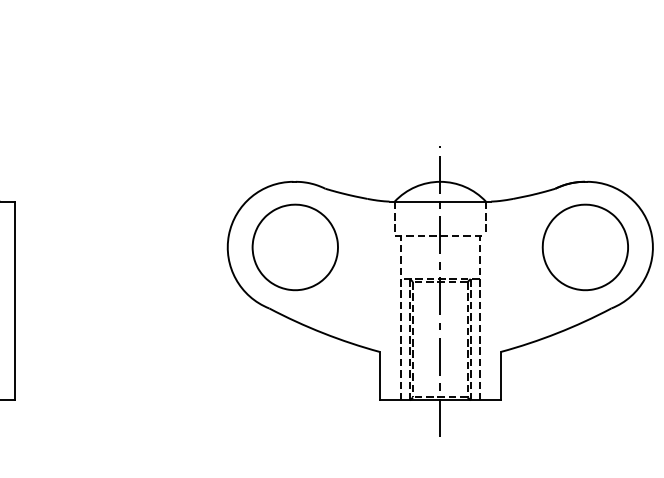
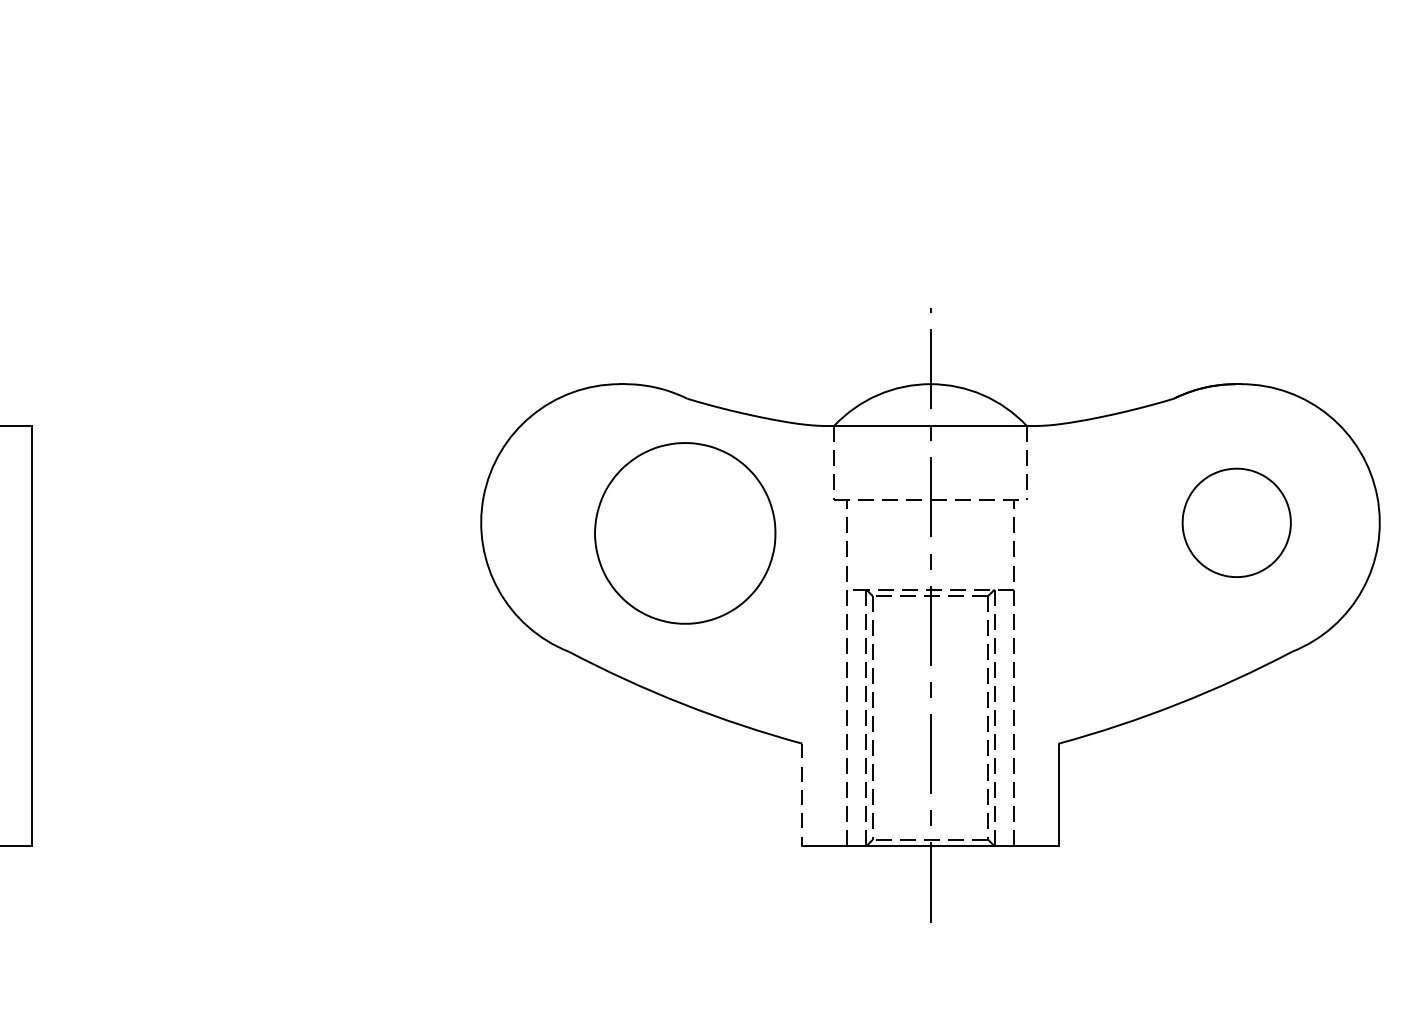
part: (294, 247) -> (683, 533), moved
part: (584, 247) -> (1235, 522), size x0.6
line: (379, 376) -> (801, 795), solid -> dashed

